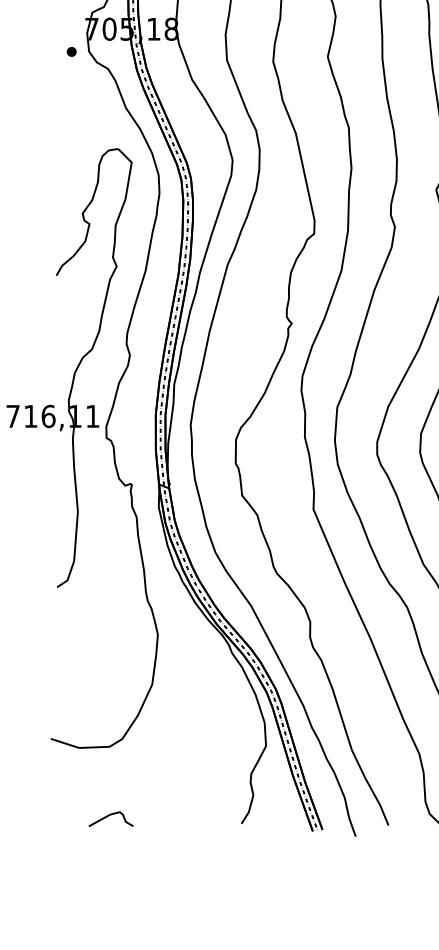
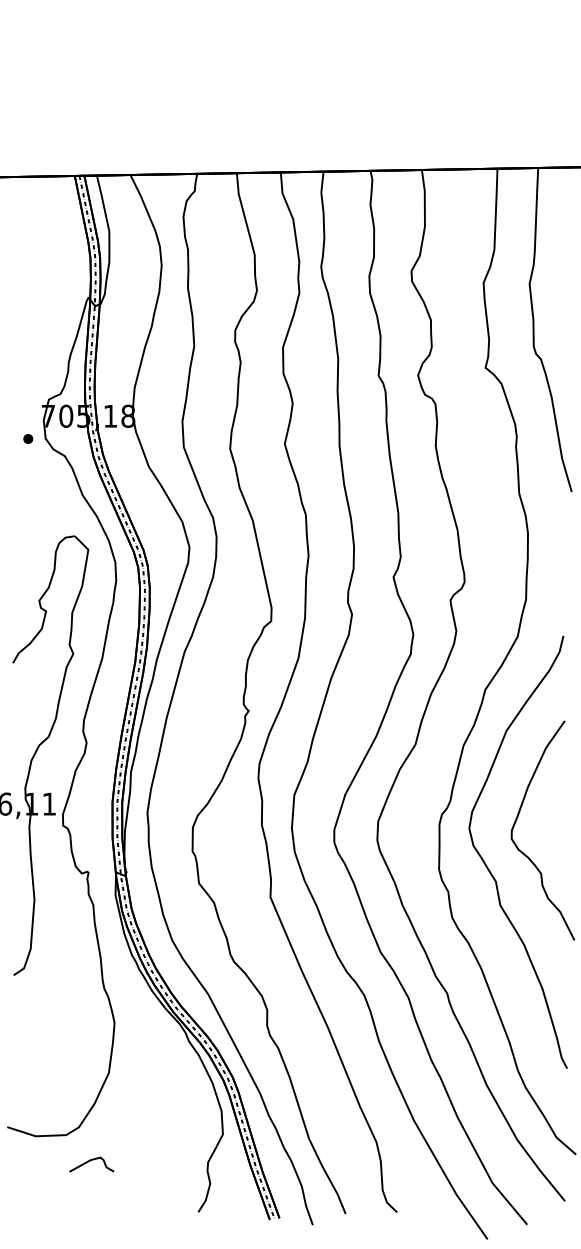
curve: (109, 816) -> (90, 1161), moved

